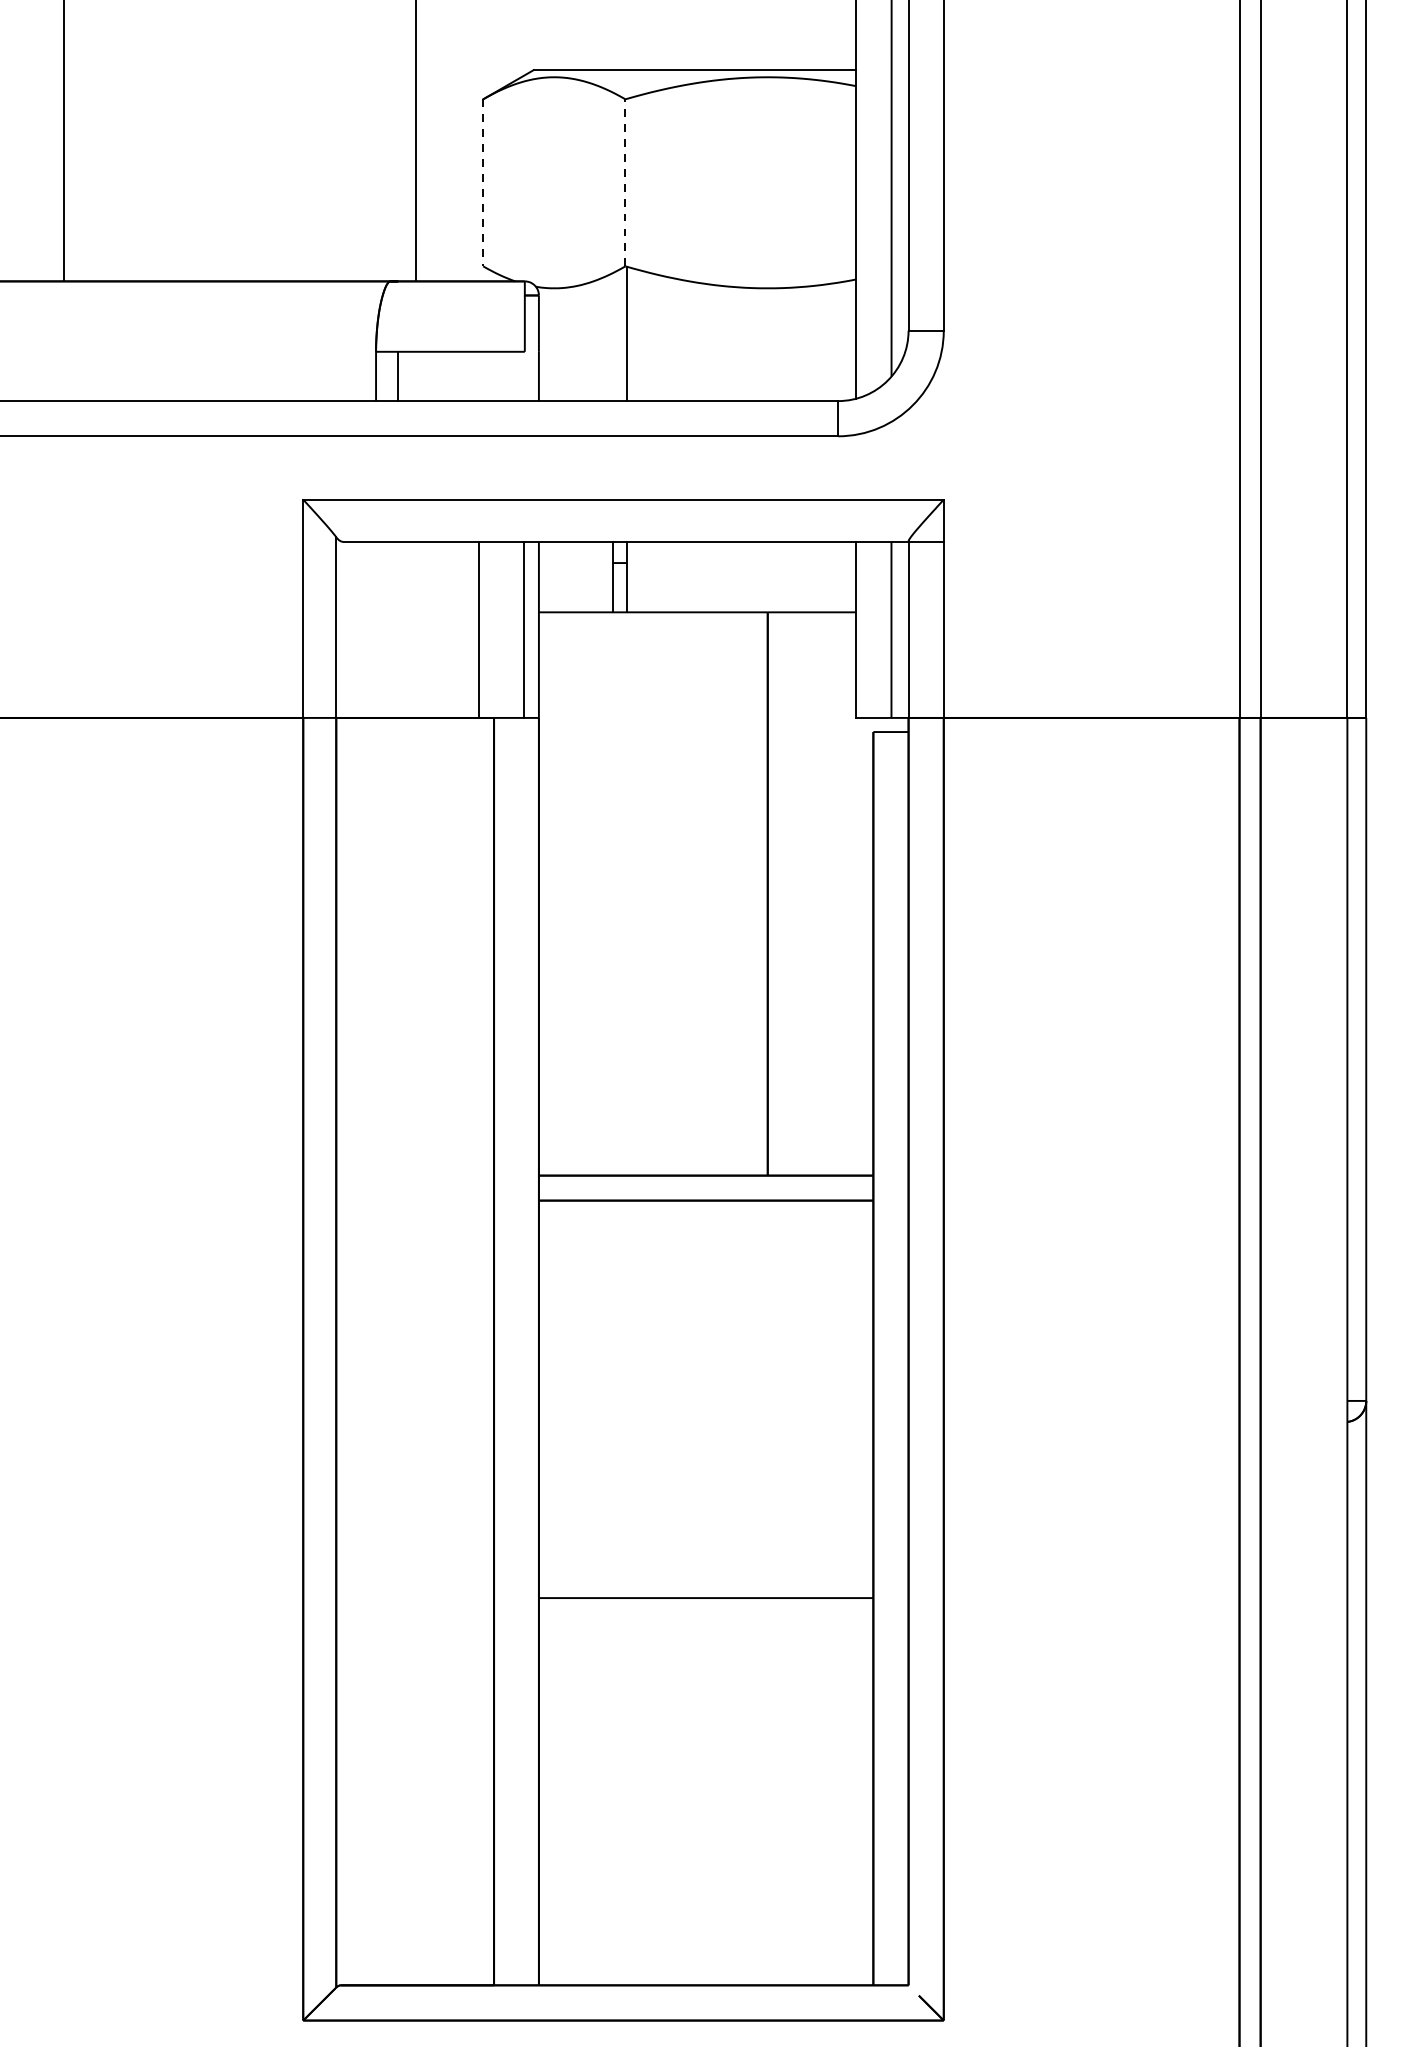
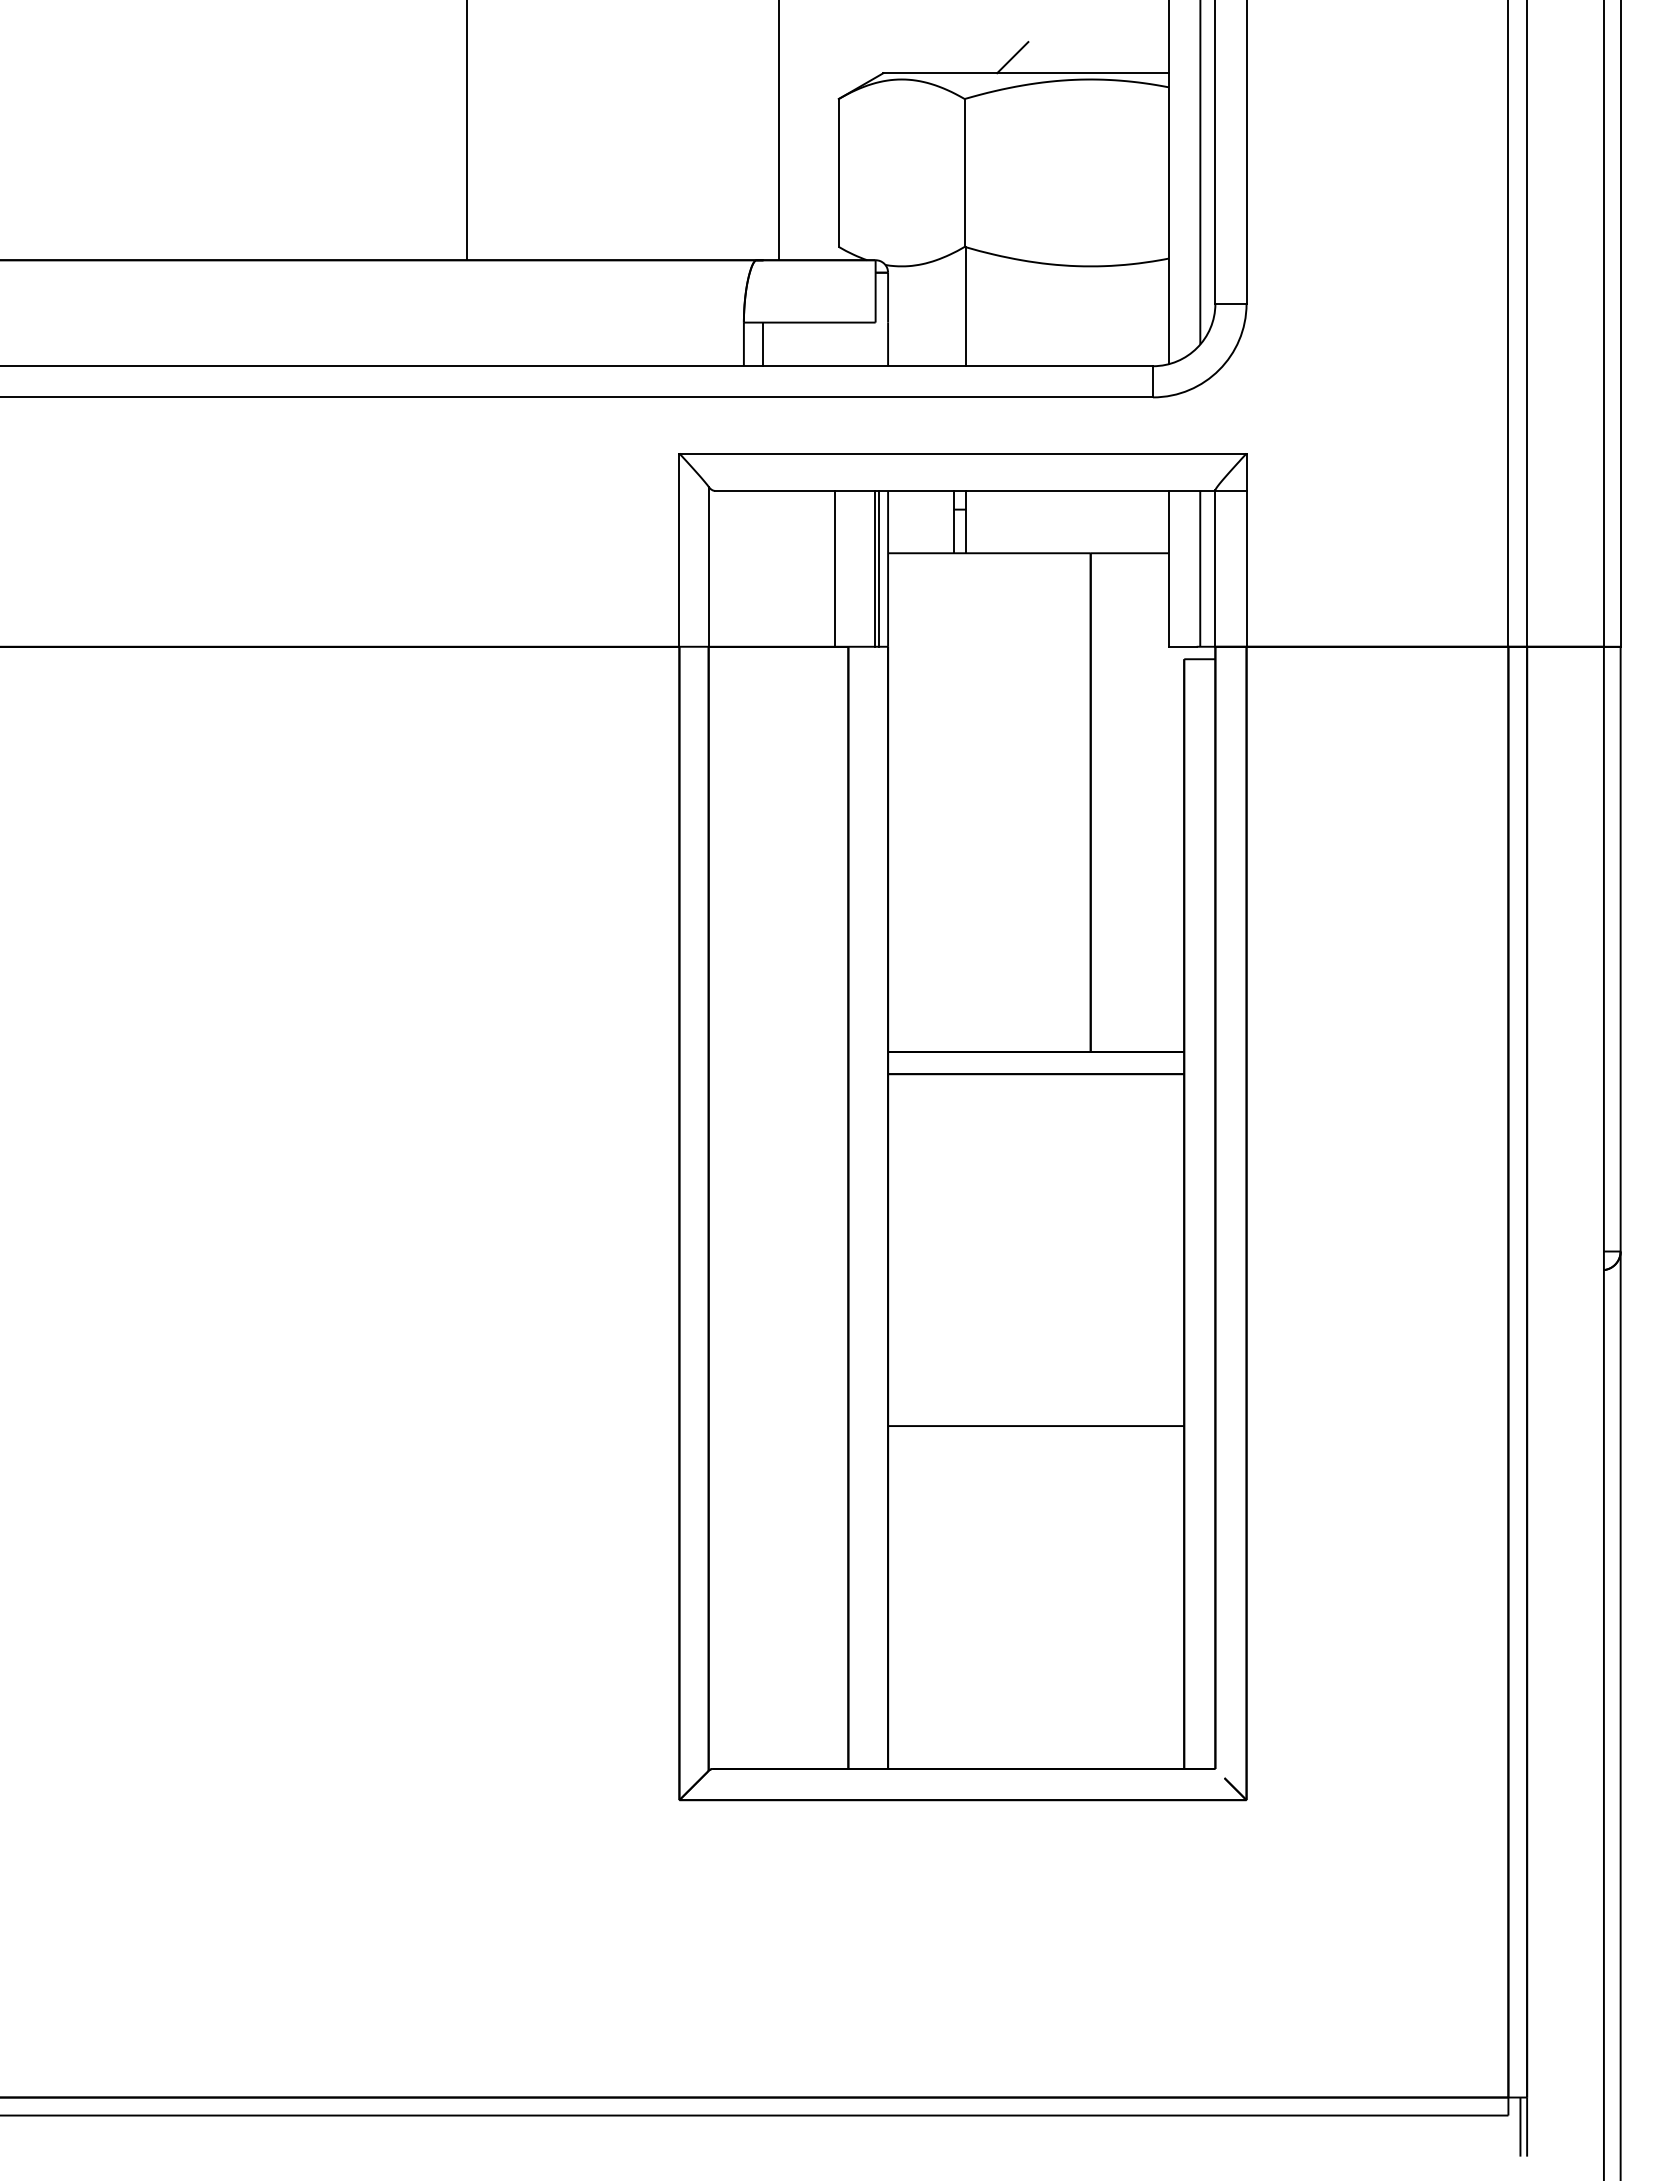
line: (679, 52) -> (1012, 57), added
line: (482, 182) -> (838, 172), dashed -> solid
line: (625, 182) -> (964, 172), dashed -> solid
line: (528, 629) -> (878, 568), added

